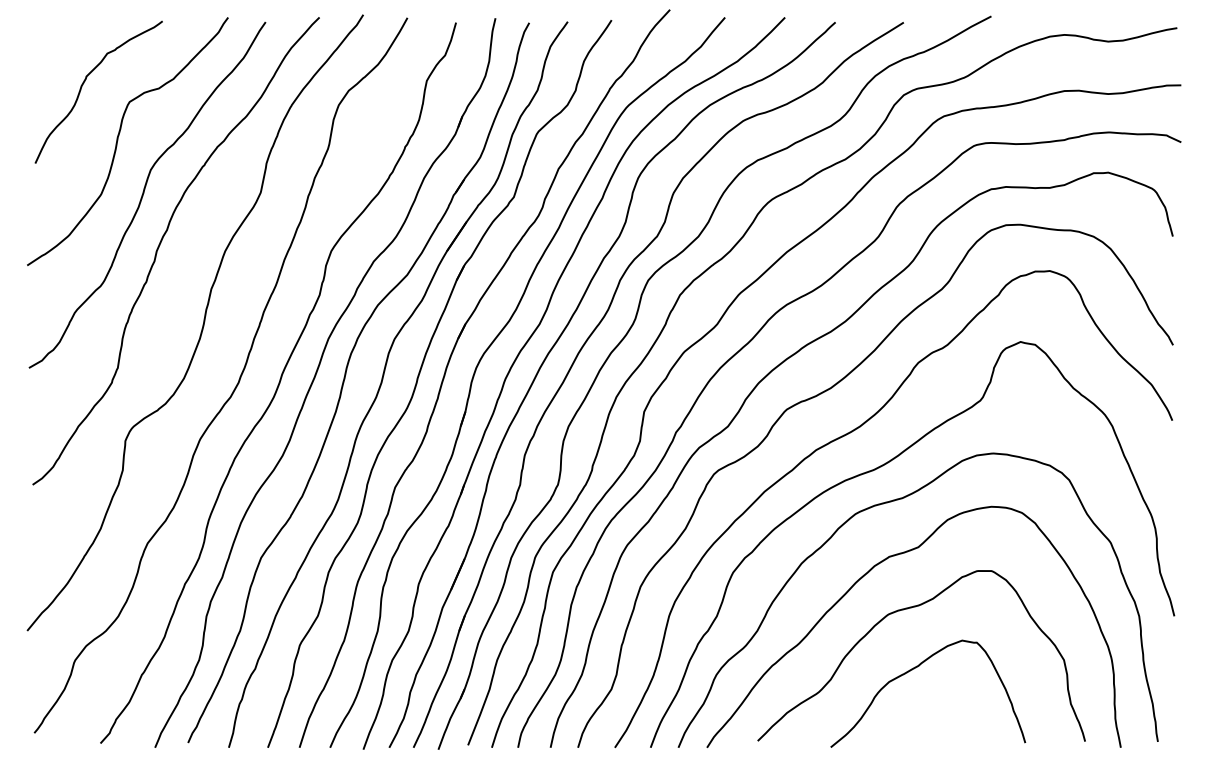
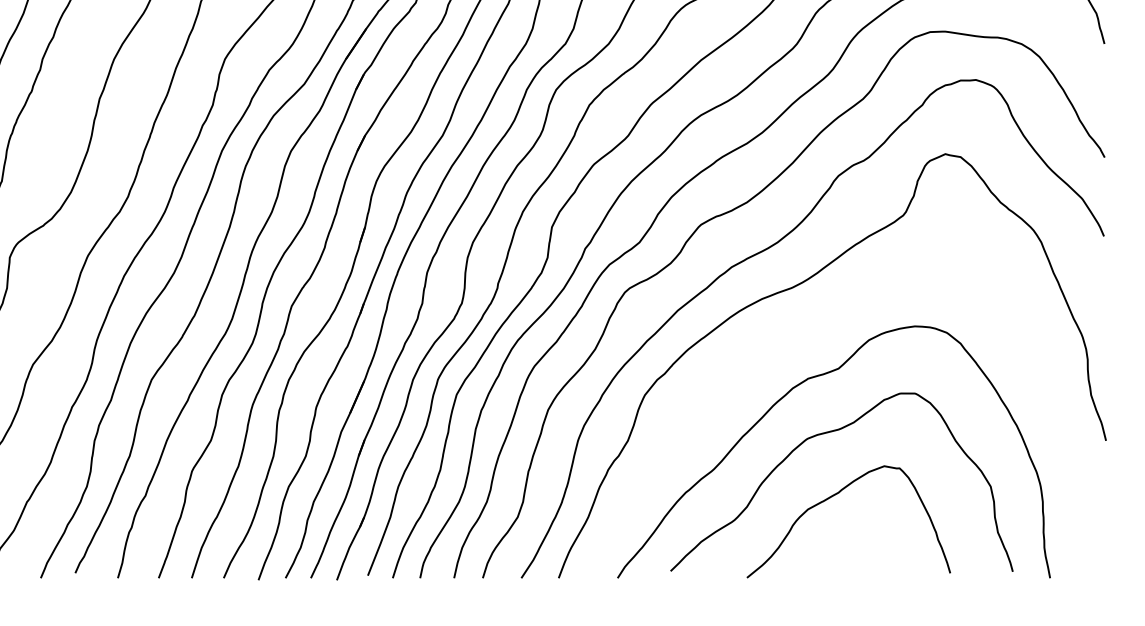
curve: (891, 502) -> (810, 321), removed

